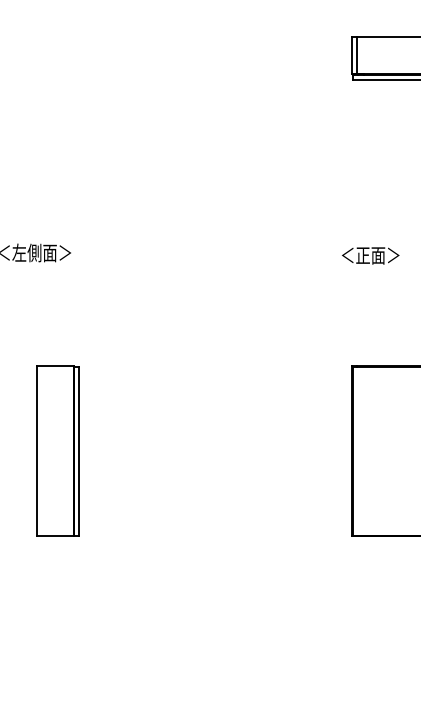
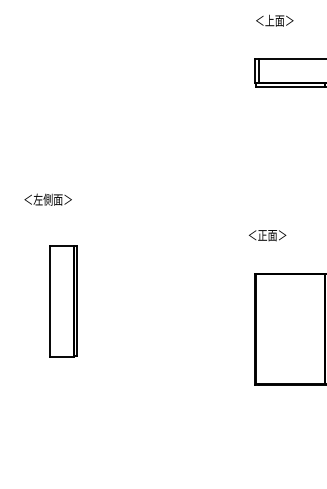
text: (370, 255) -> (267, 235), moved
part: (58, 451) -> (63, 301), moved

